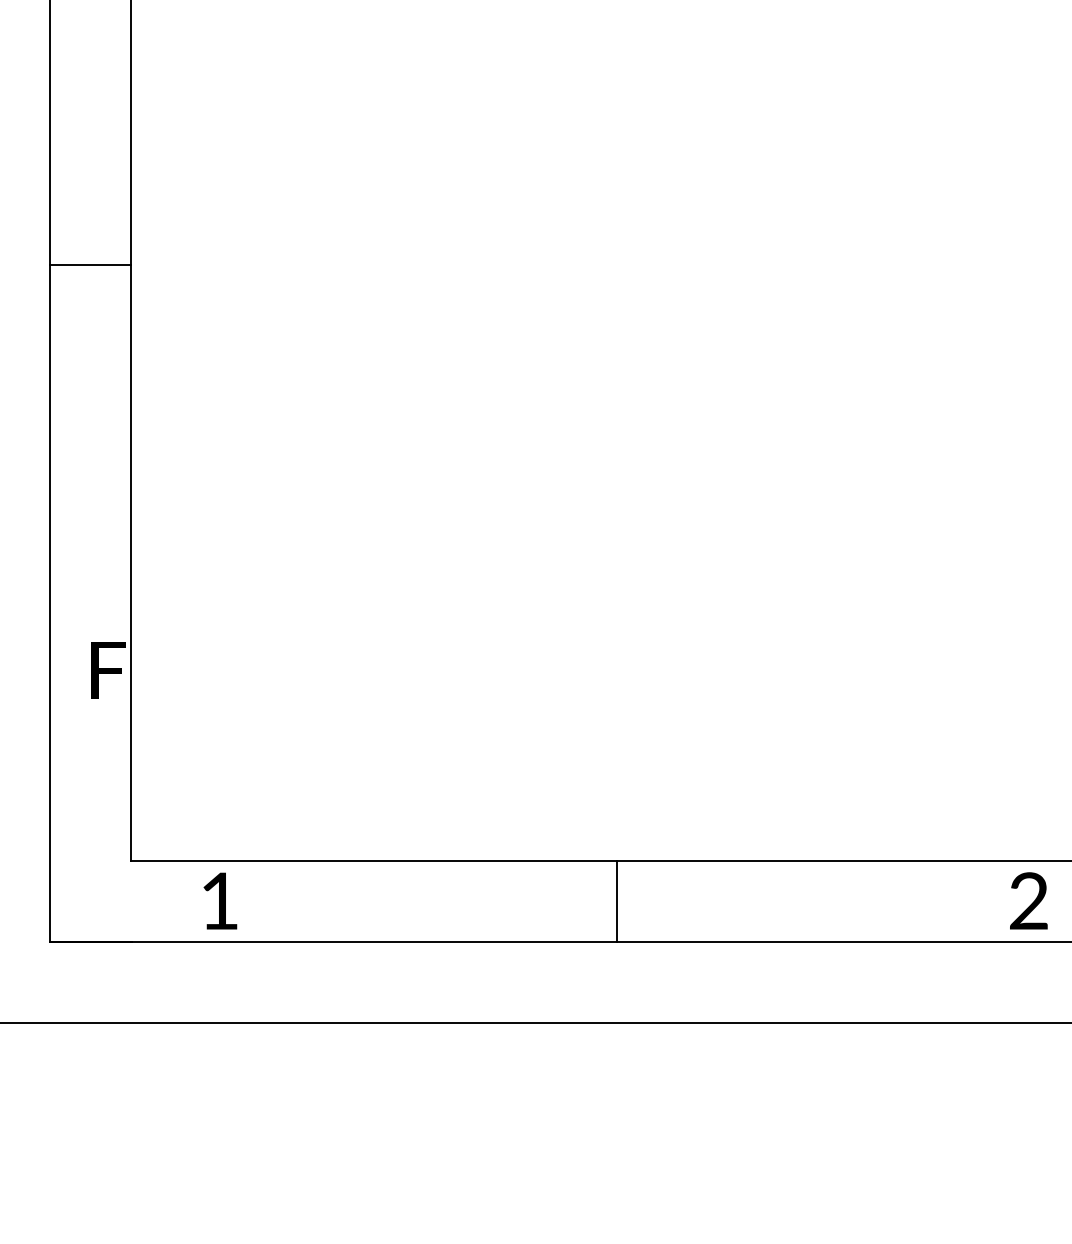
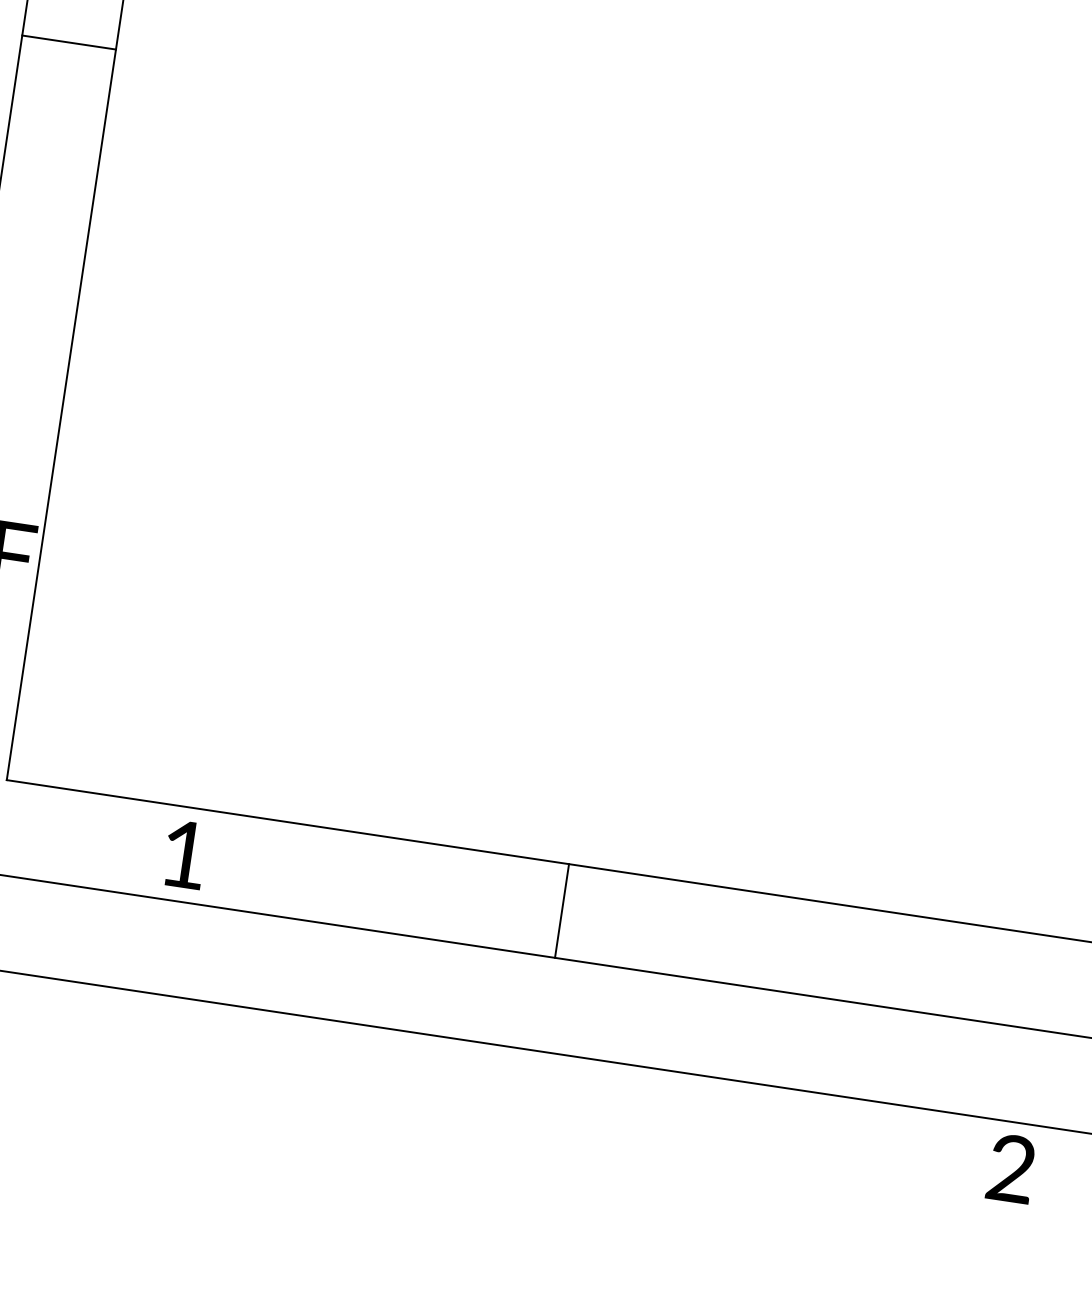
line: (90, 264) -> (68, 42), moved
text: (220, 900) -> (185, 853), moved
text: (1028, 900) -> (1011, 1167), moved

